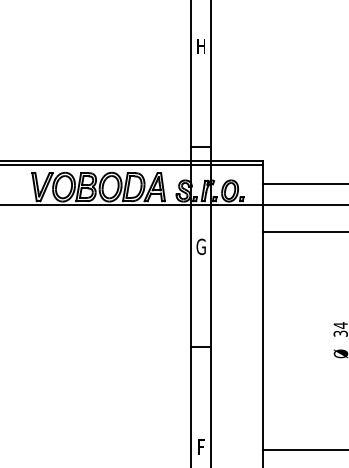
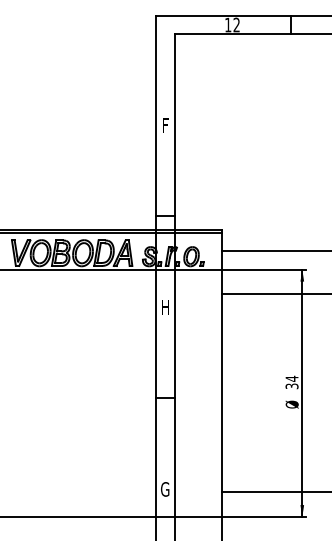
text: (201, 46) -> (165, 125), H -> F
text: (201, 246) -> (165, 307), G -> H
text: (201, 447) -> (165, 489), F -> G

